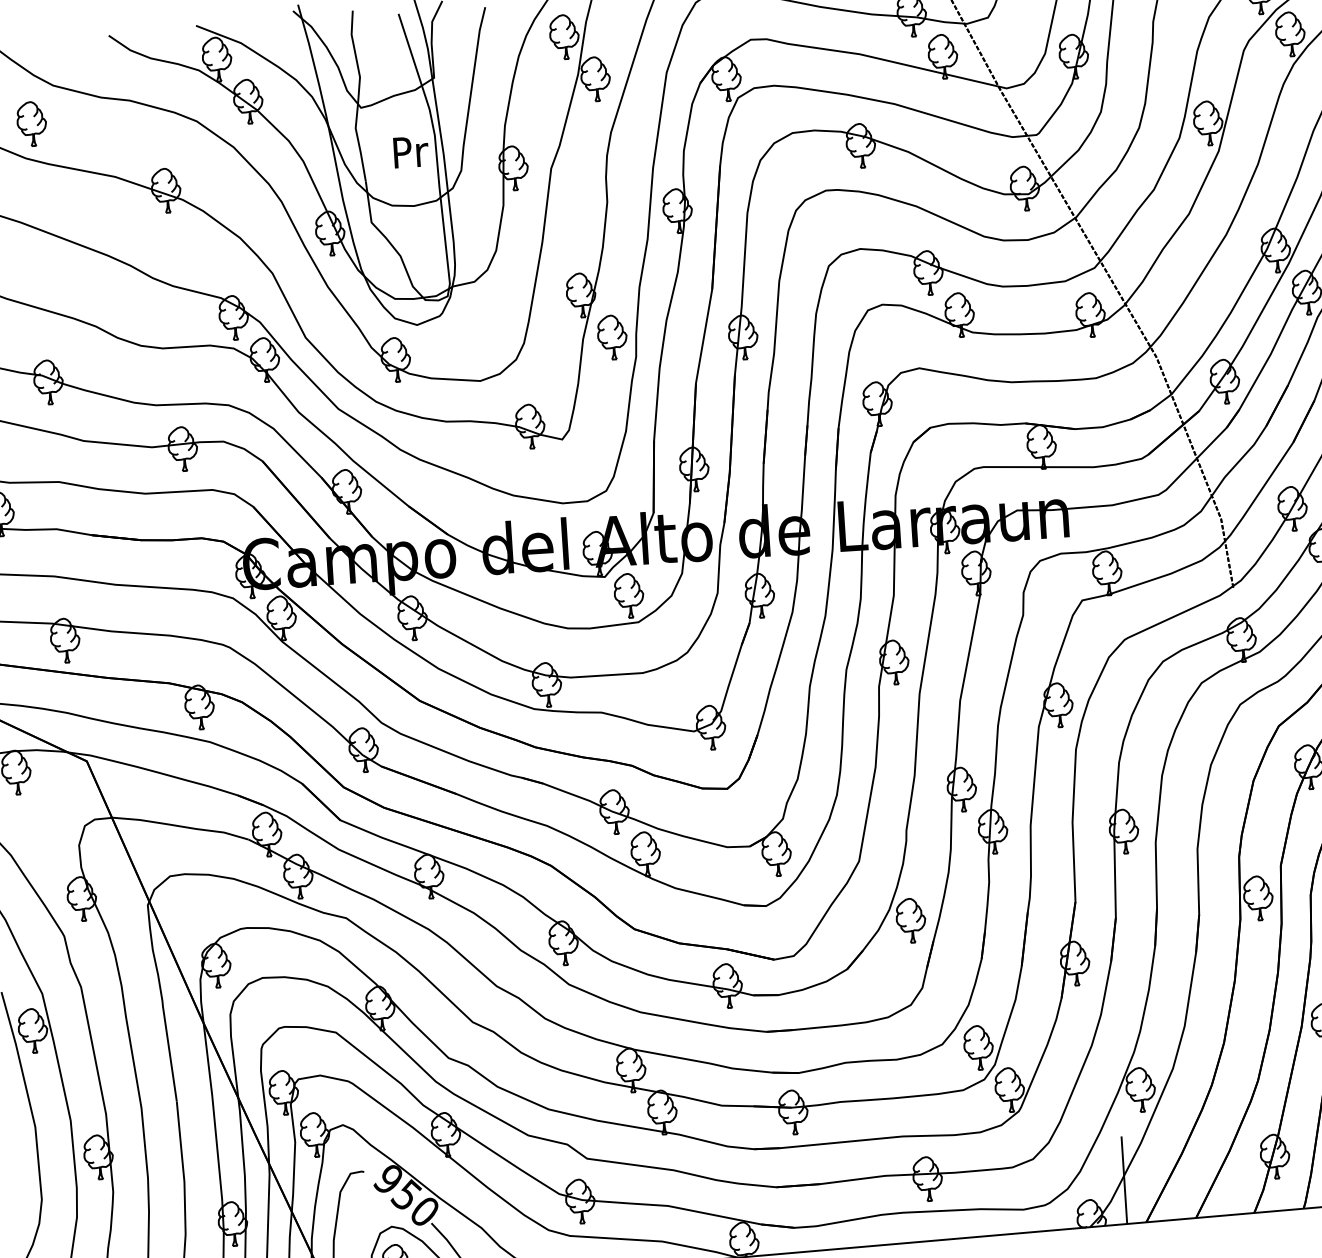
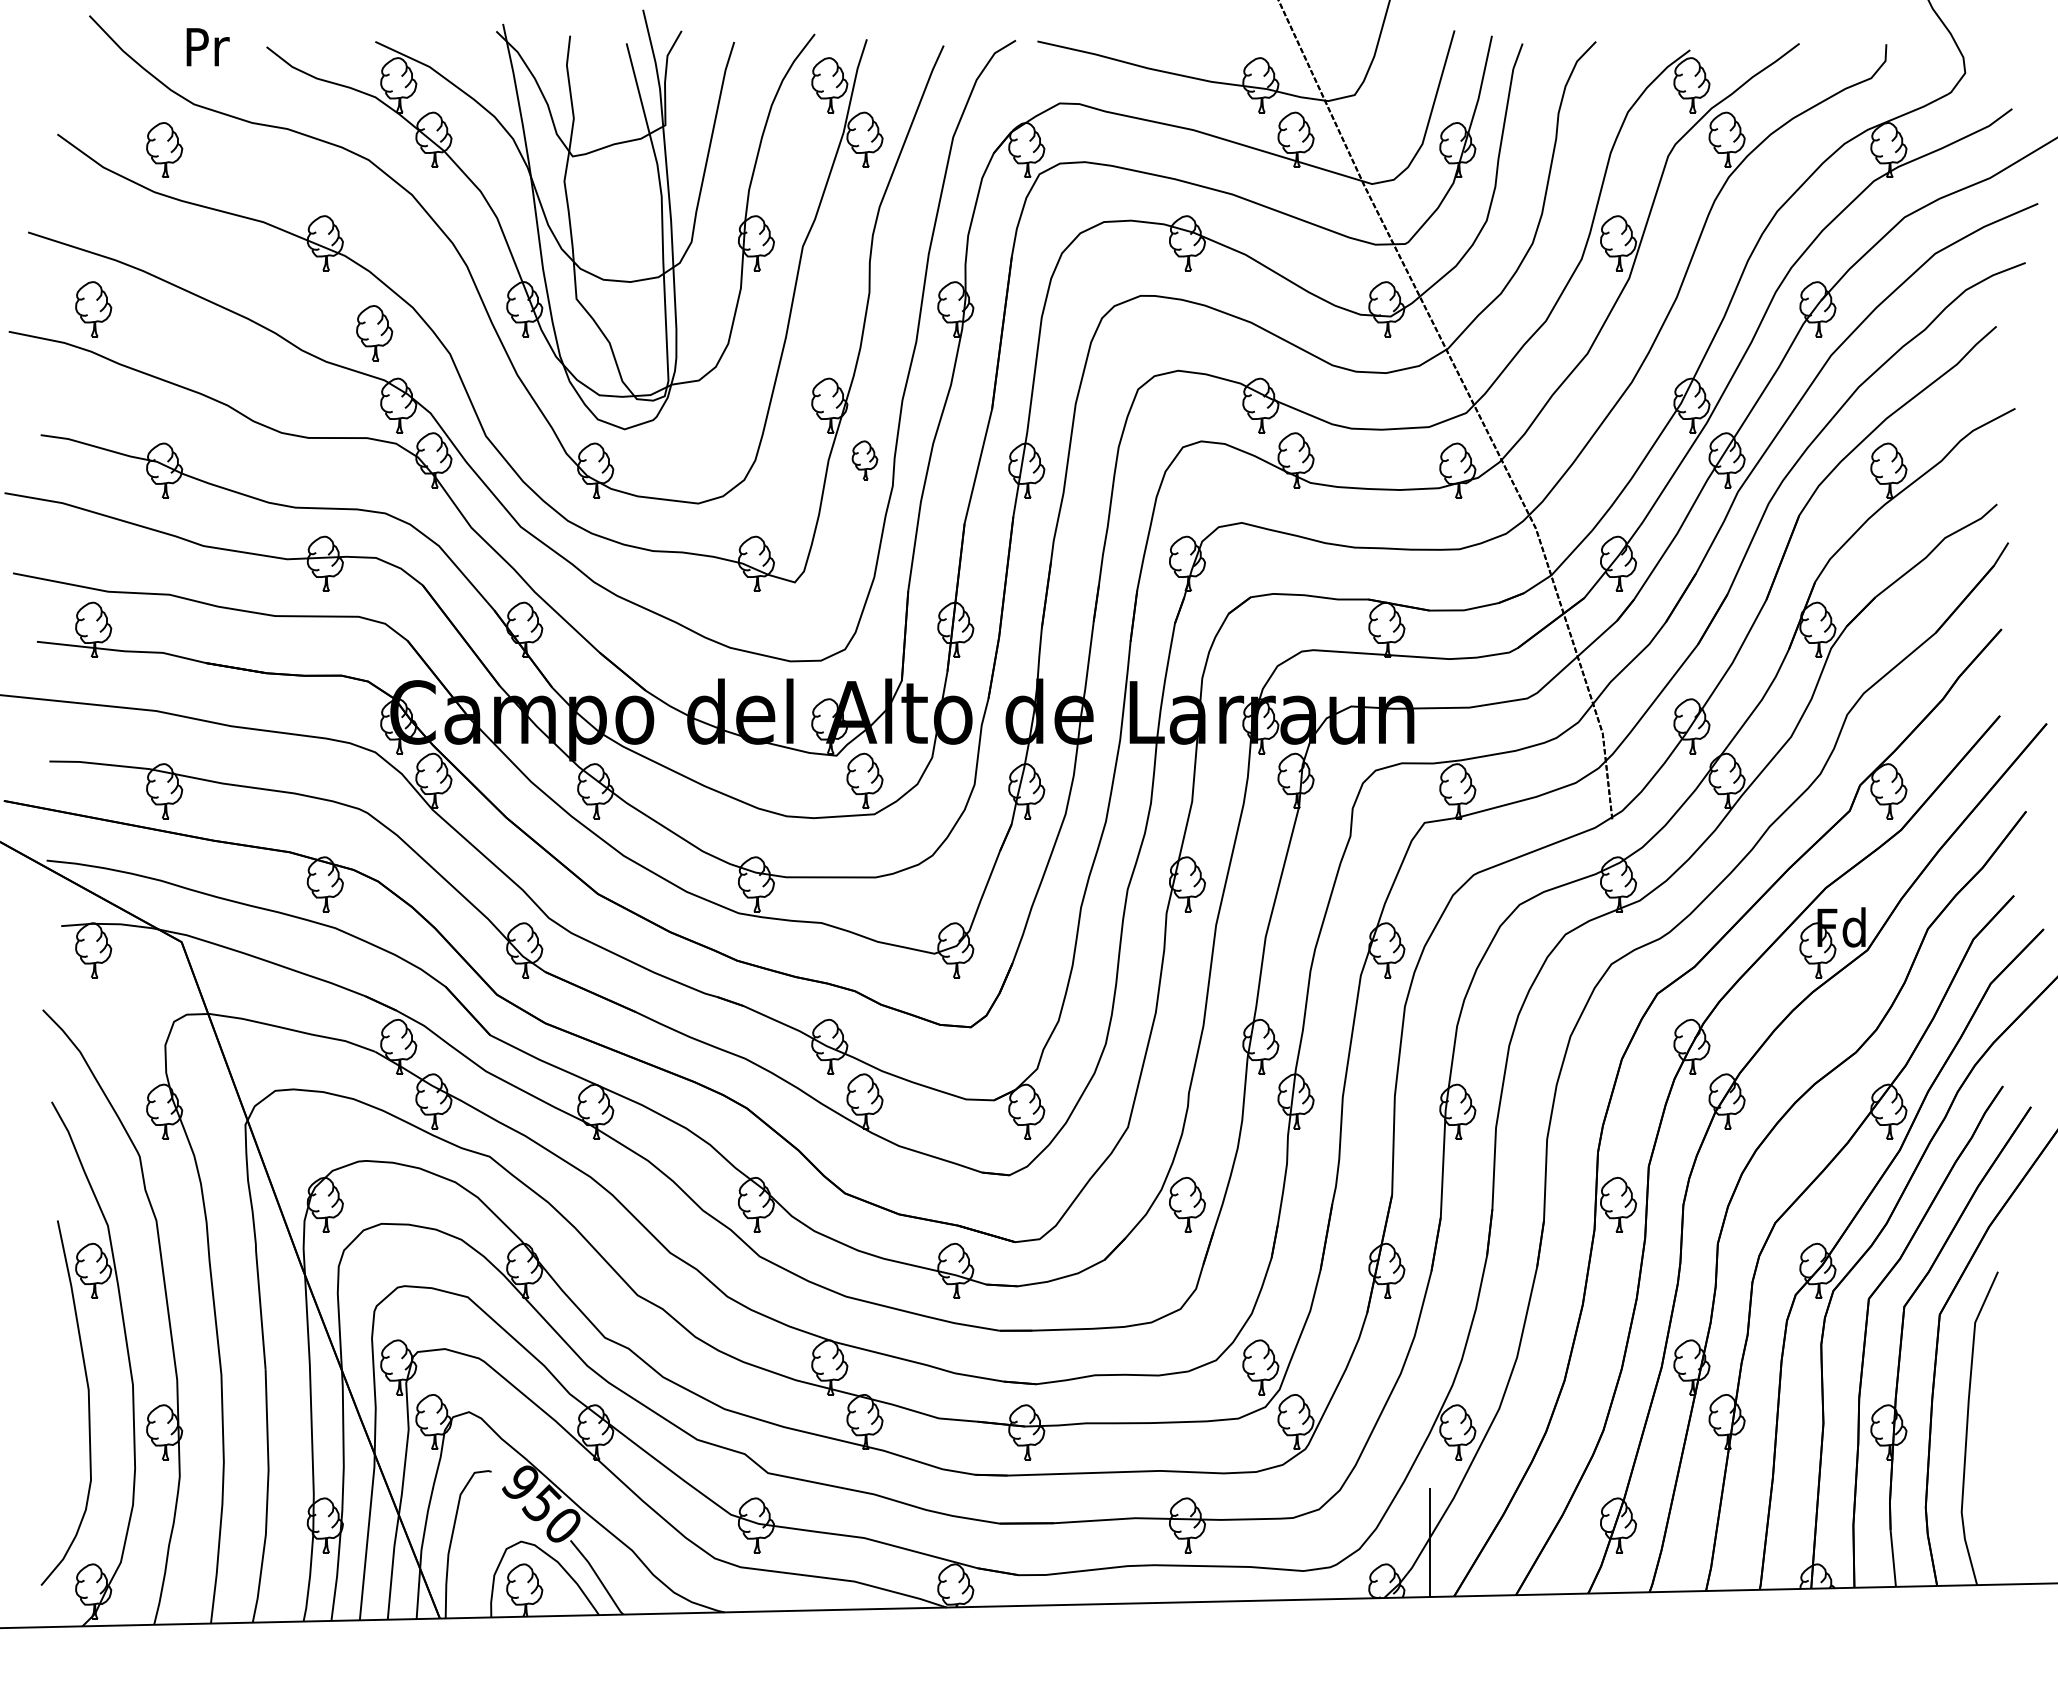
text: (410, 152) -> (207, 47), moved
part: (210, 260) -> (374, 332), added
part: (612, 337) -> (864, 460), size x0.7

